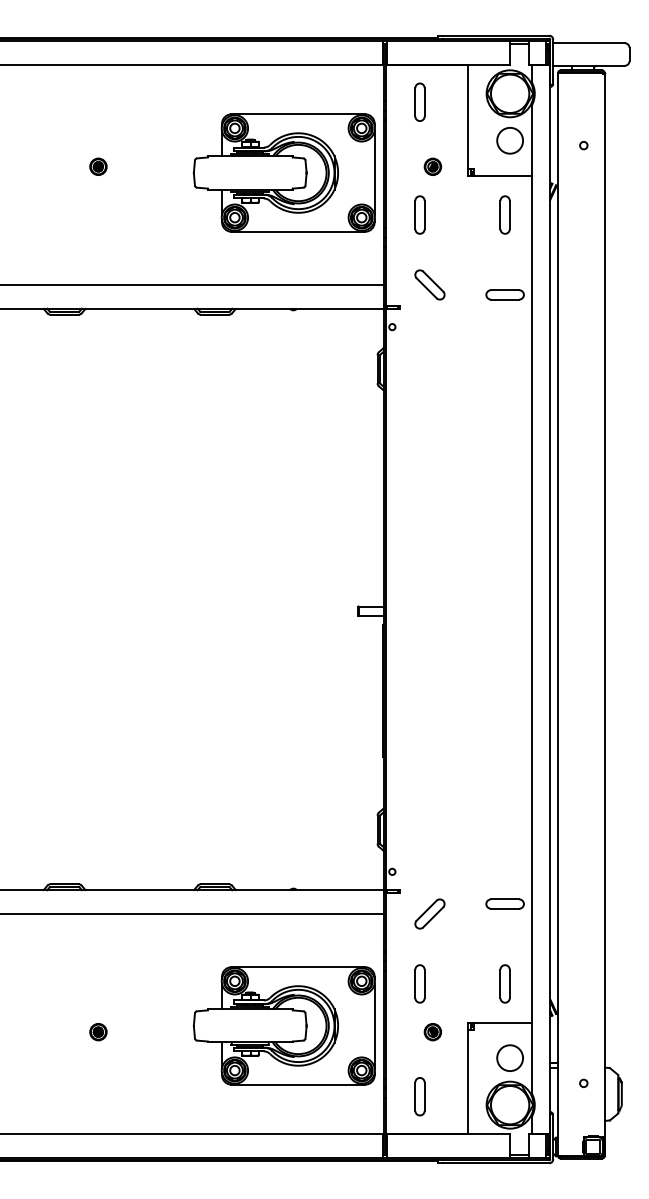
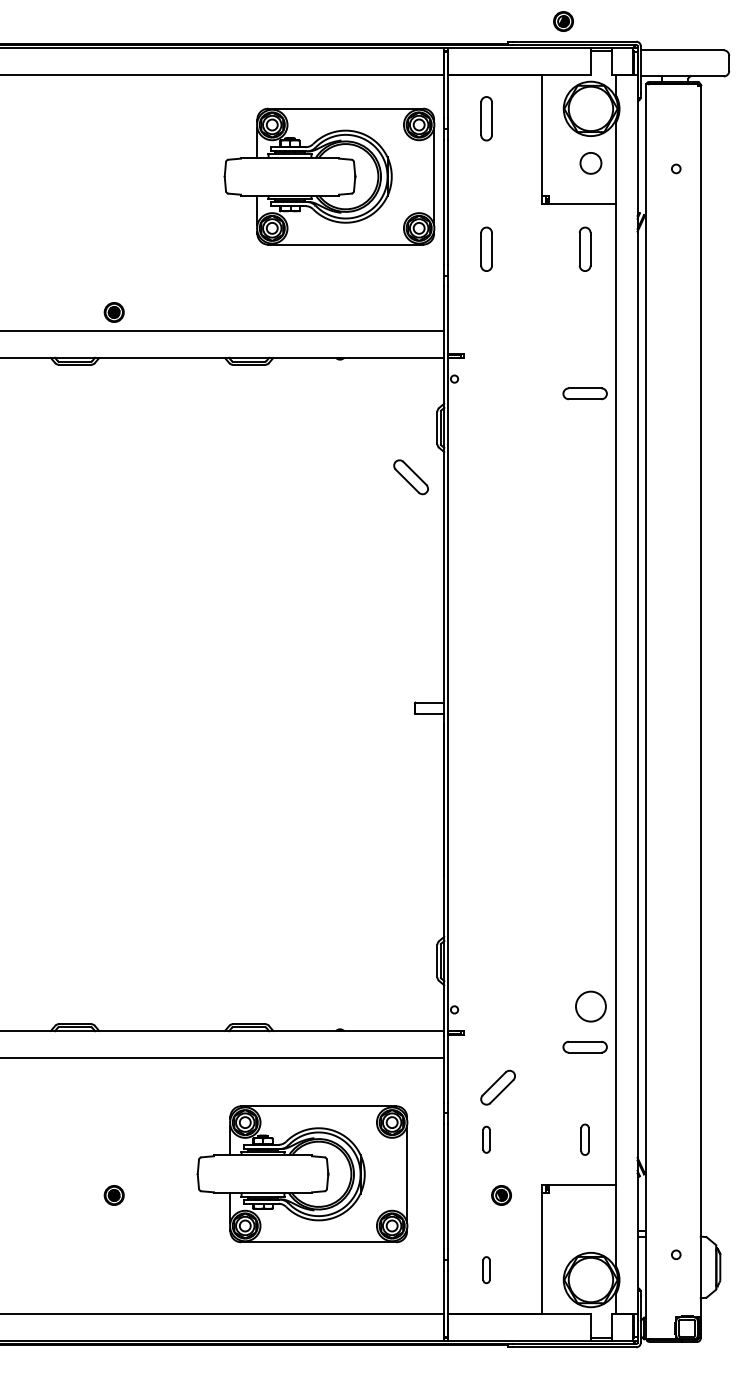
circle: (509, 140) -> (590, 163), size x0.7
part: (97, 166) -> (113, 312), moved
part: (432, 166) -> (563, 21), moved
part: (284, 172) -> (329, 176), moved
part: (429, 285) -> (410, 477), moved
part: (504, 294) -> (584, 393), moved
part: (429, 913) -> (497, 1087), moved
part: (419, 983) -> (486, 1139), size x0.6
part: (504, 983) -> (584, 1139), size x0.7
part: (284, 1026) -> (302, 1174), moved
circle: (509, 1058) -> (590, 1006), moved
part: (419, 1096) -> (486, 1269), size x0.6

